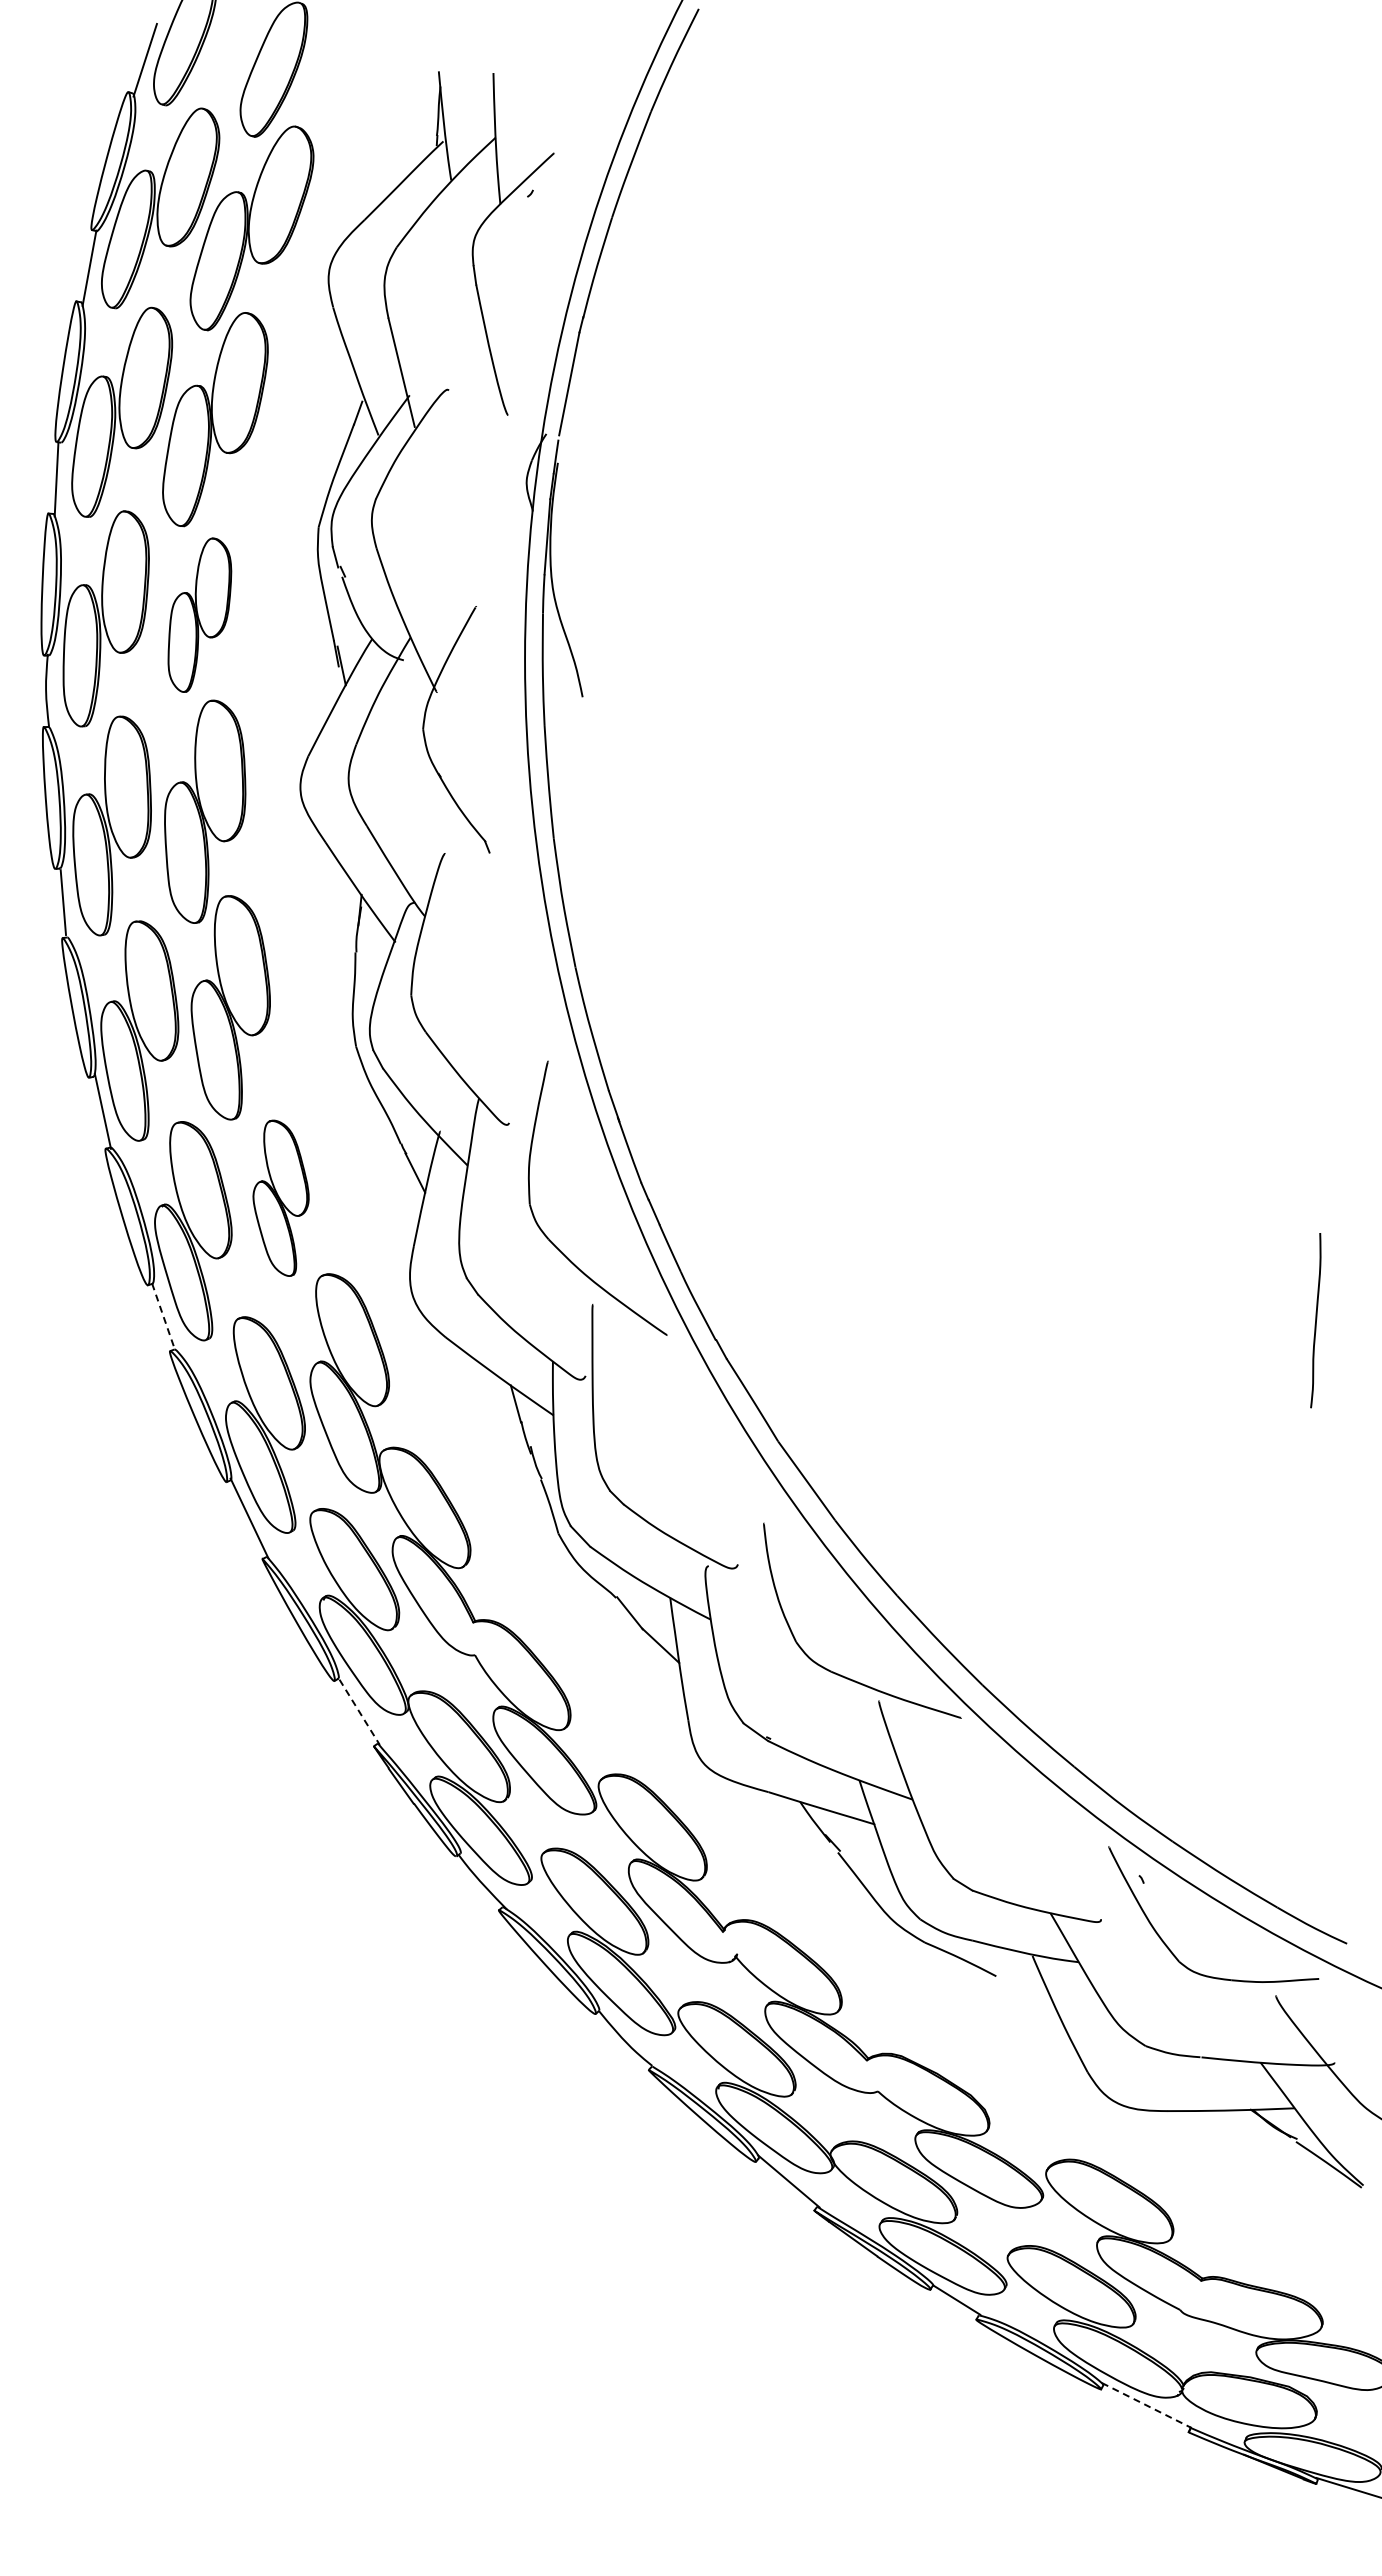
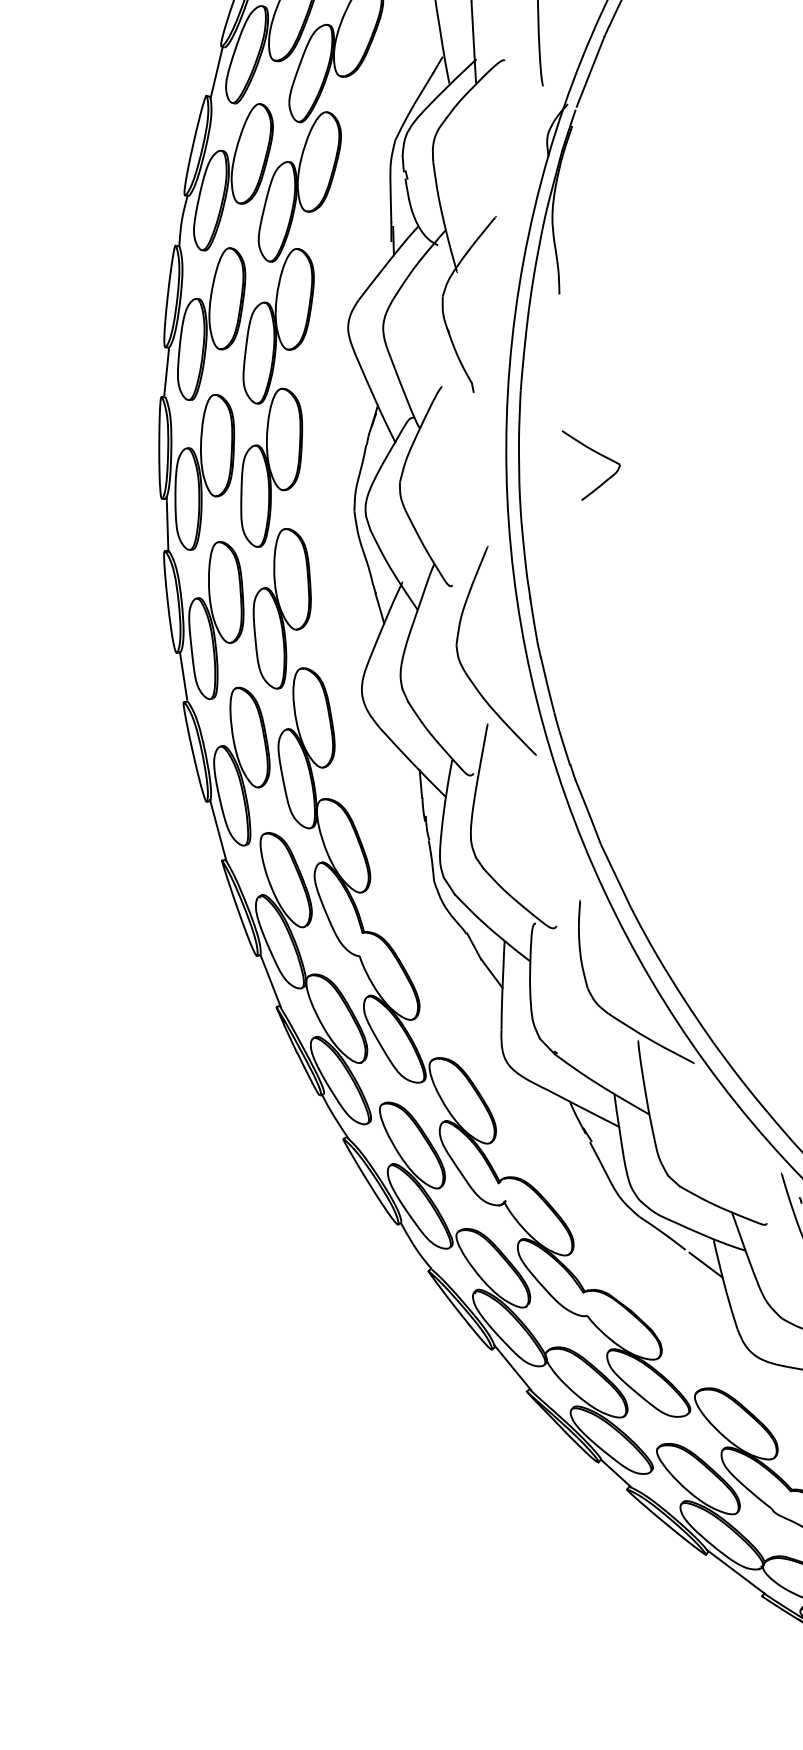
part: (199, 614) -> (299, 186), size x1.43
part: (672, 905) -> (595, 452), added
part: (280, 1198) -> (281, 608), size x1.43
line: (163, 1315) -> (183, 676), dashed -> solid
line: (359, 1712) -> (270, 981), dashed -> solid
line: (1028, 1992) -> (706, 1265), added
line: (1146, 2405) -> (735, 1572), dashed -> solid

